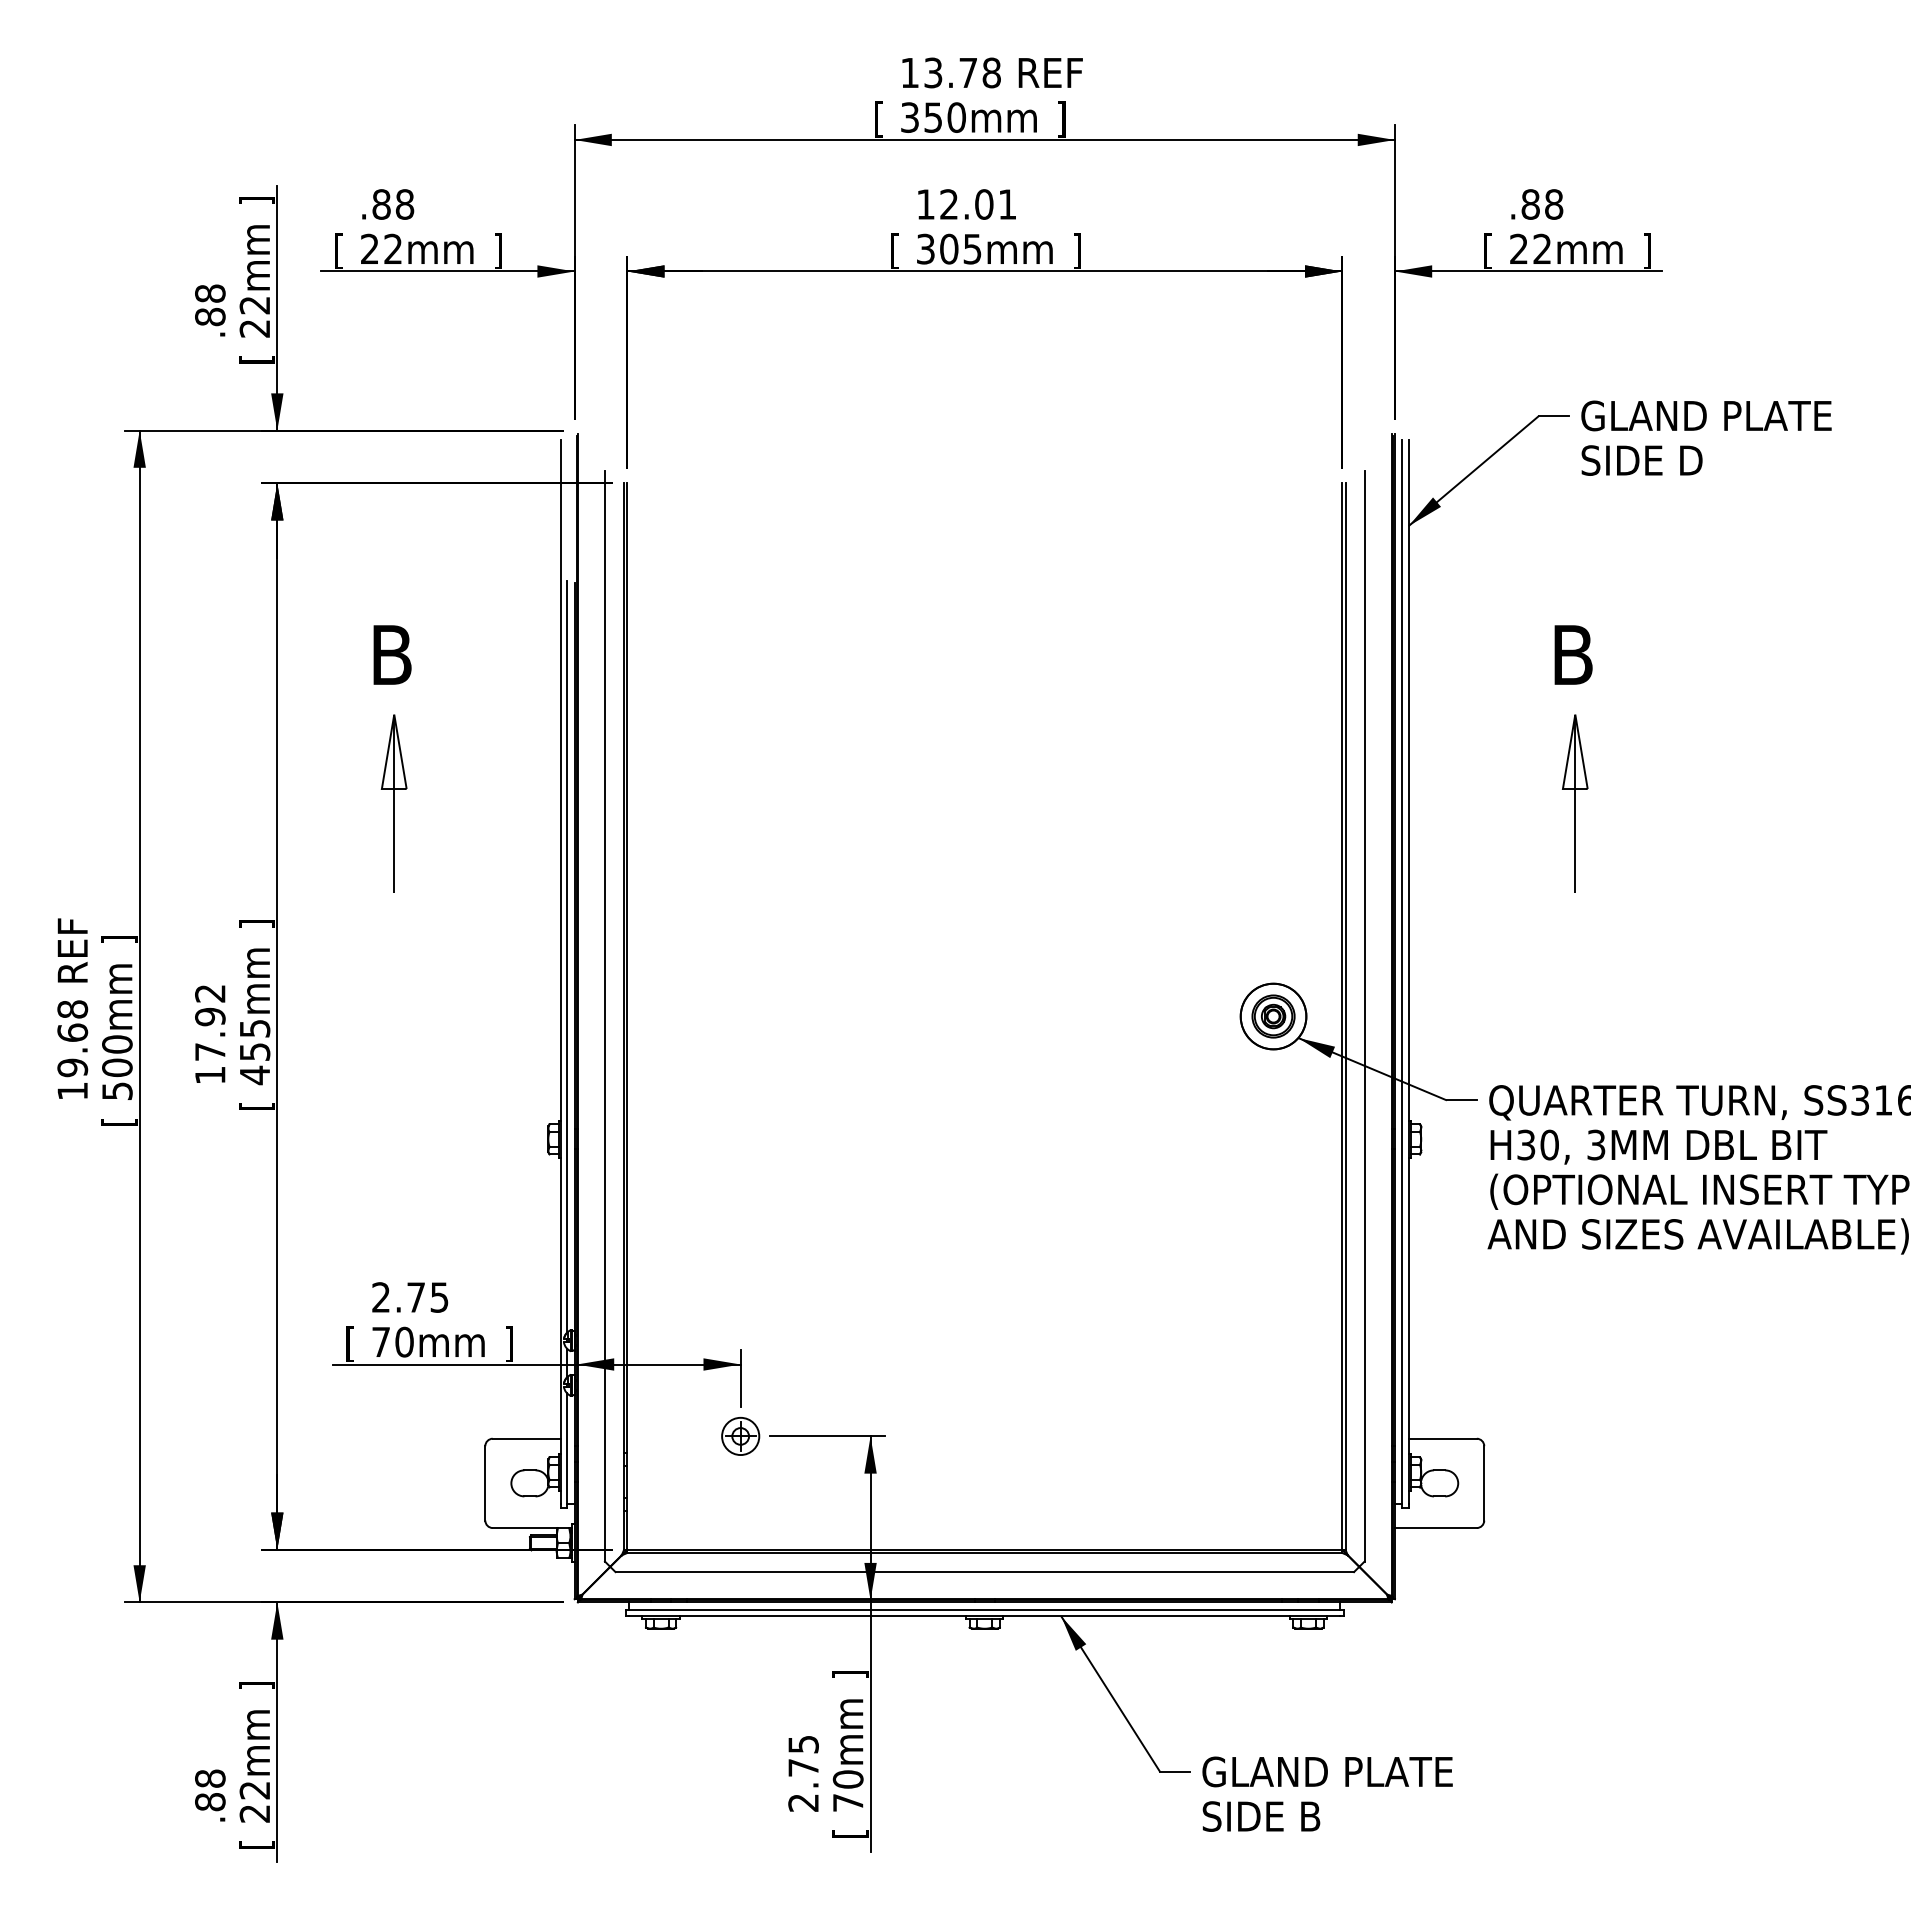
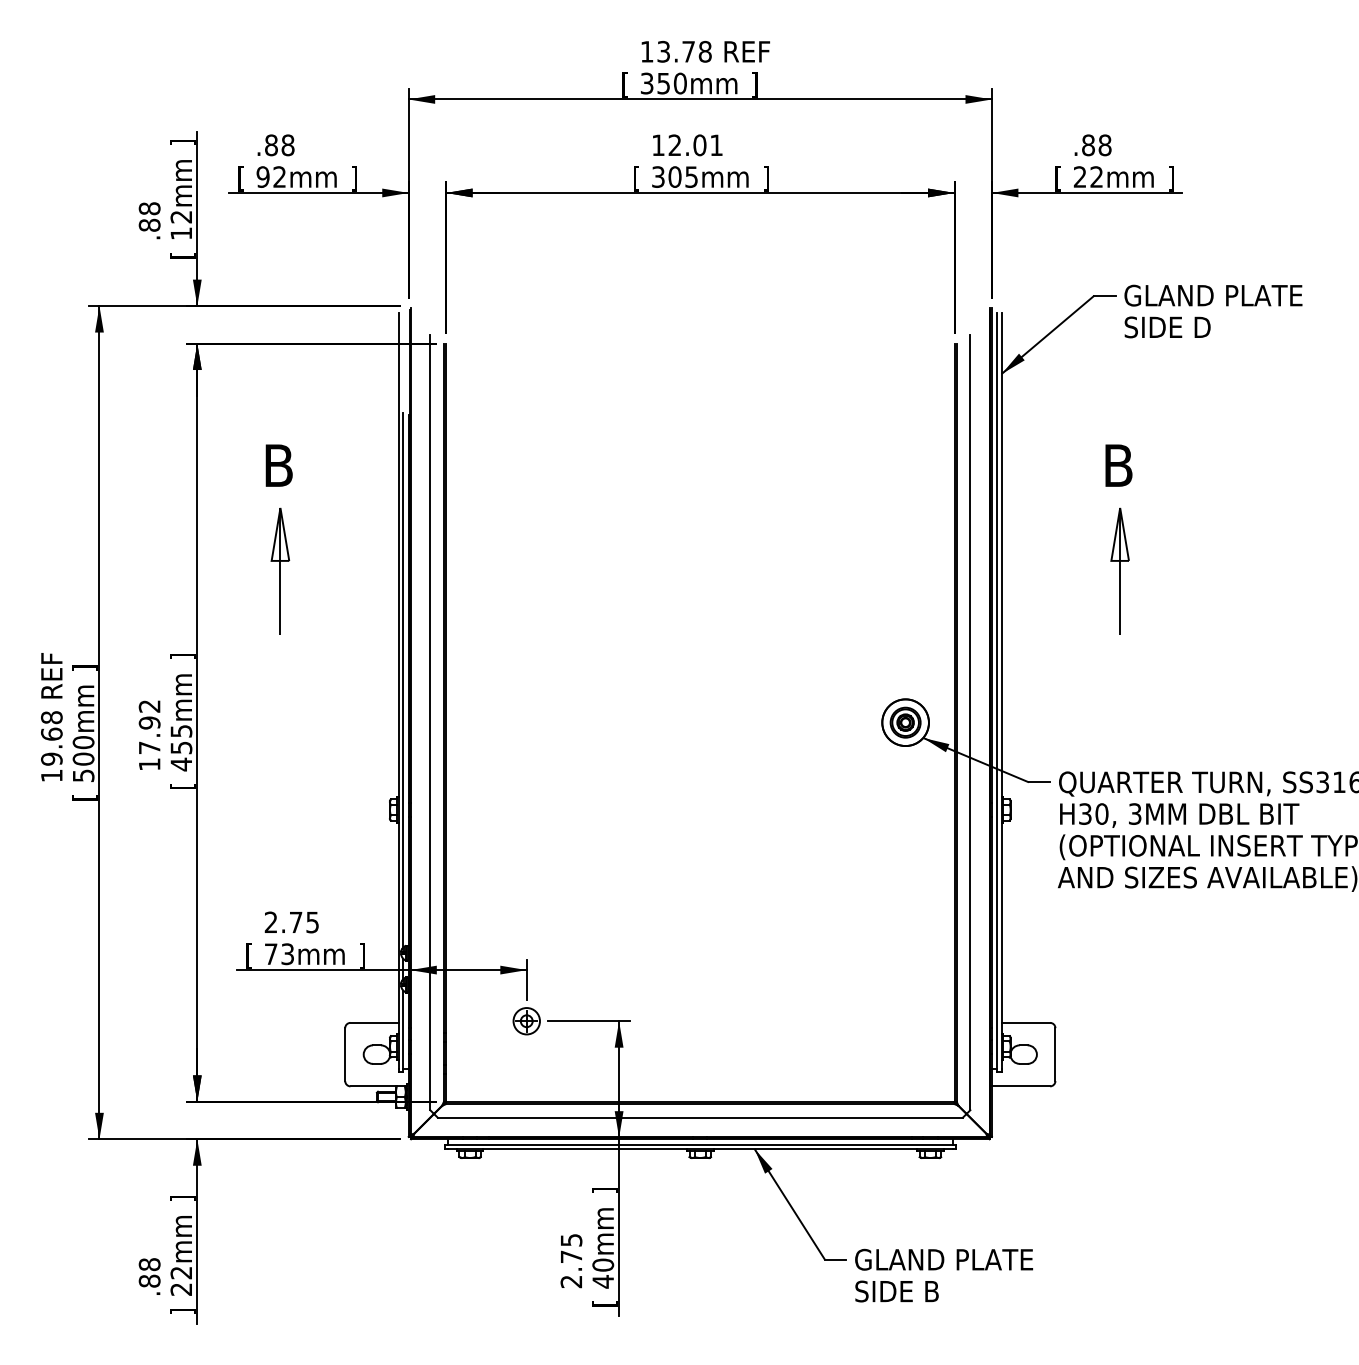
text: (369, 248) -> (262, 176), 22mm -> 92mm
text: (254, 328) -> (181, 233), 22mm -> 12mm
text: (404, 1341) -> (287, 953), 70mm -> 73mm
text: (848, 1802) -> (603, 1281), 70mm -> 40mm
text: (256, 1844) -> (182, 1311), [ -> ]

